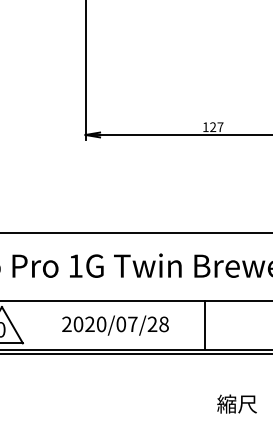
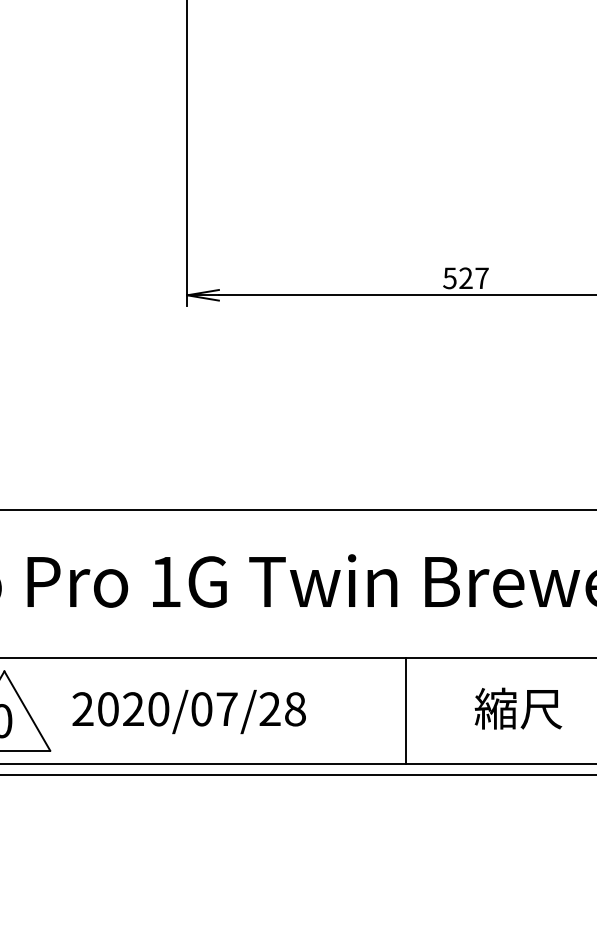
text: (205, 127) -> (449, 278), 127 -> 527
line: (204, 324) -> (405, 709), moved
text: (115, 325) -> (189, 711), moved
text: (236, 403) -> (517, 707), moved

